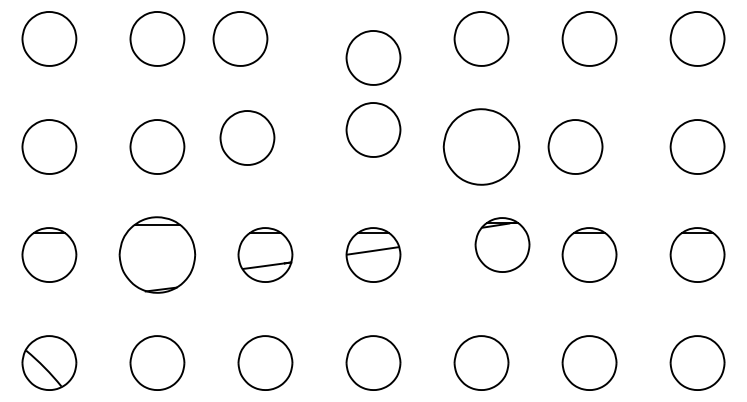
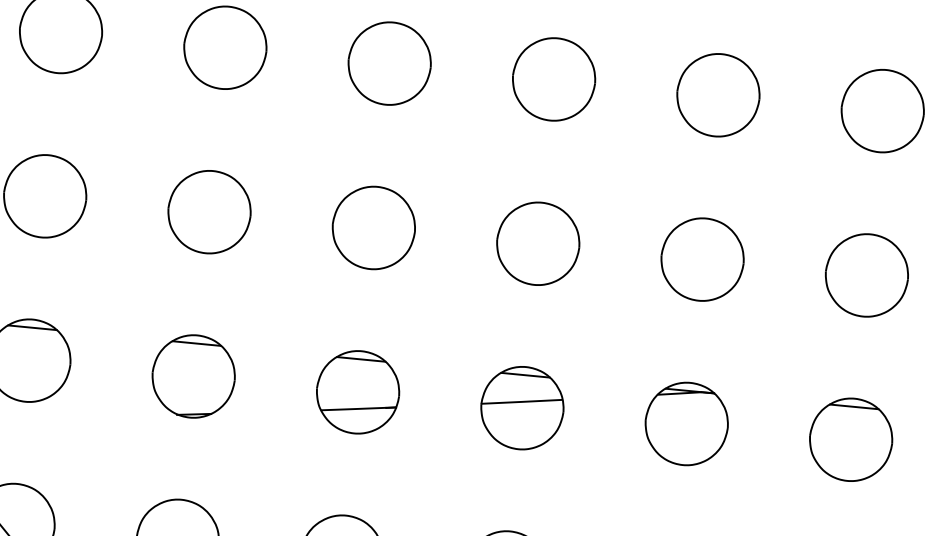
part: (240, 38) -> (389, 62), moved
part: (373, 57) -> (554, 78), moved
part: (373, 129) -> (538, 243), moved
part: (247, 137) -> (374, 227), moved
part: (481, 146) -> (702, 258), size x0.71
part: (575, 146) -> (866, 274), moved
part: (502, 244) -> (686, 423), moved
part: (157, 254) -> (193, 375), size x0.71

